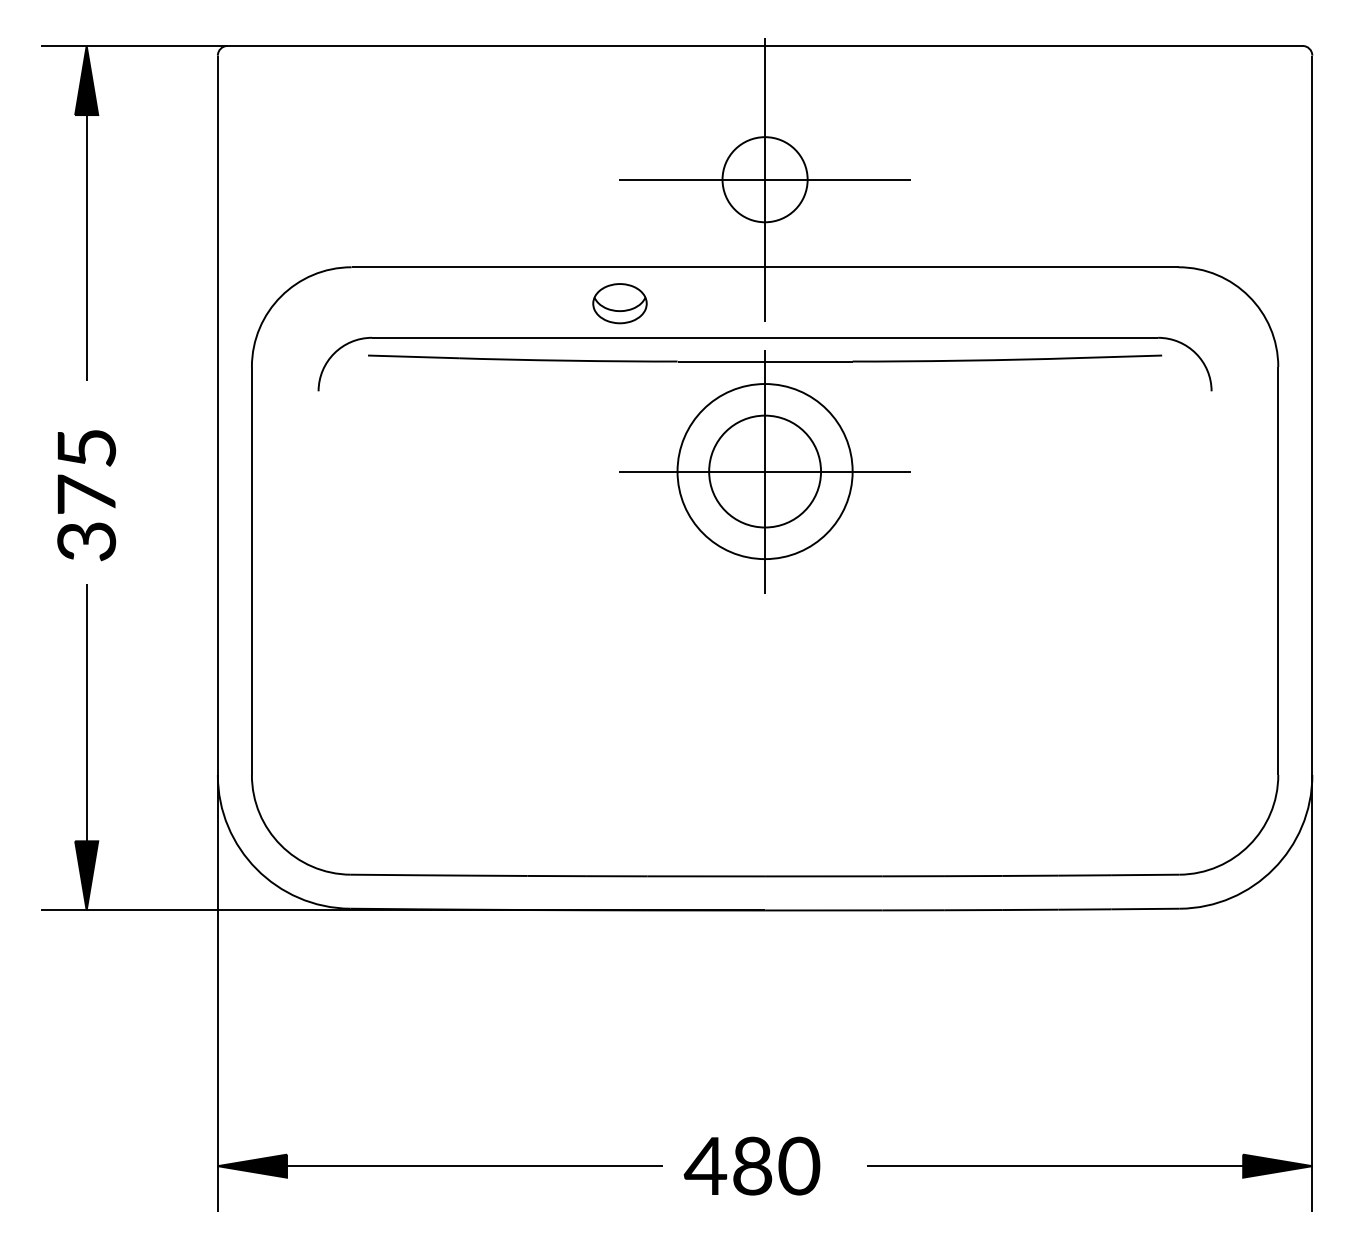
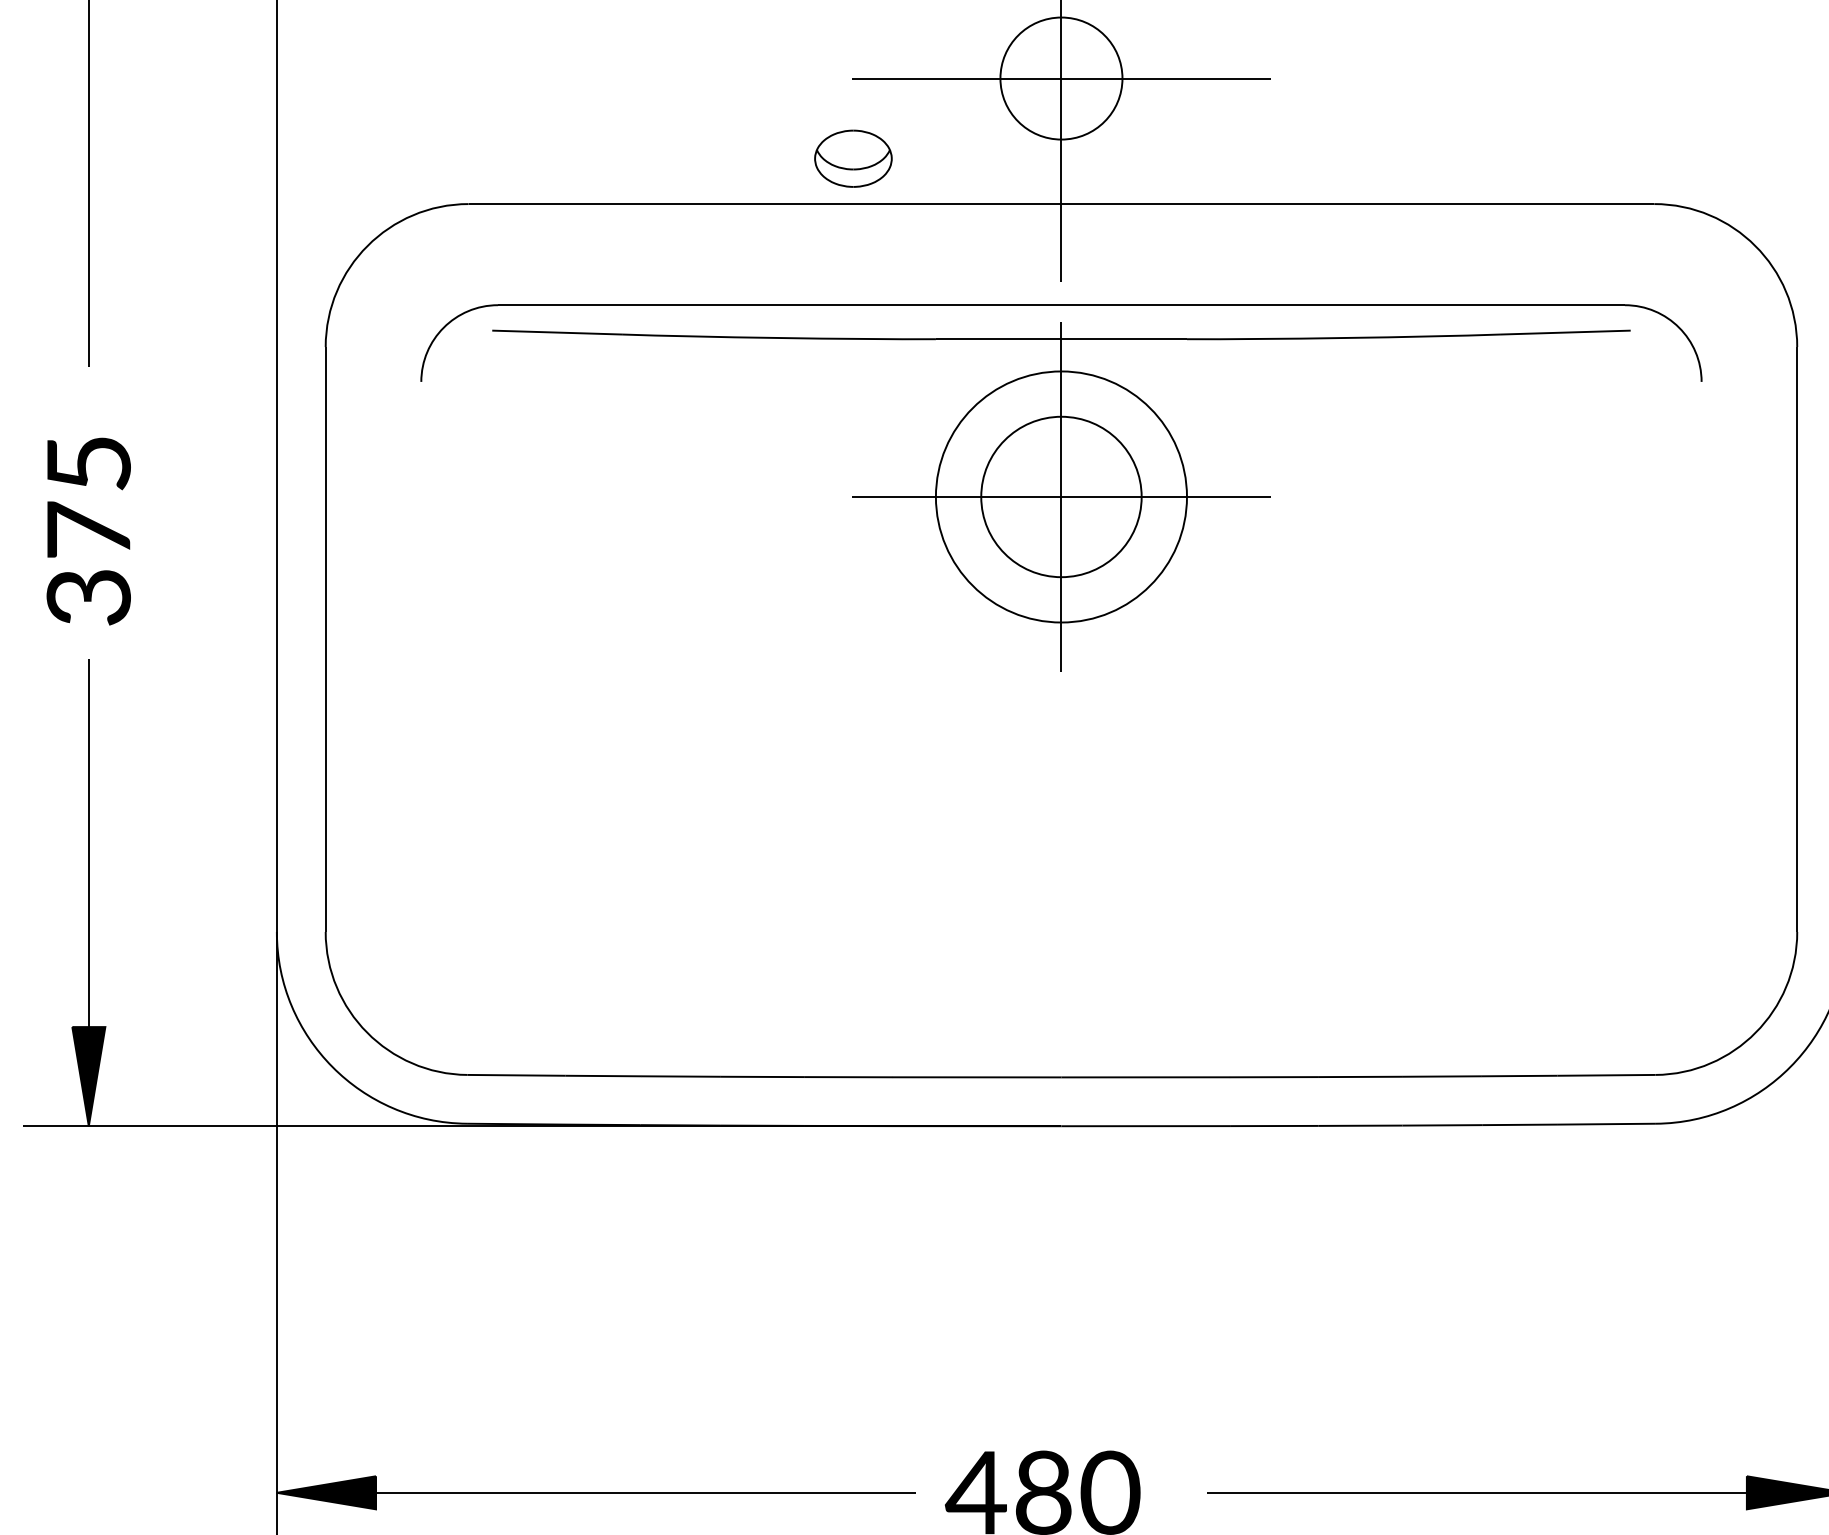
part: (619, 303) -> (852, 158), moved

